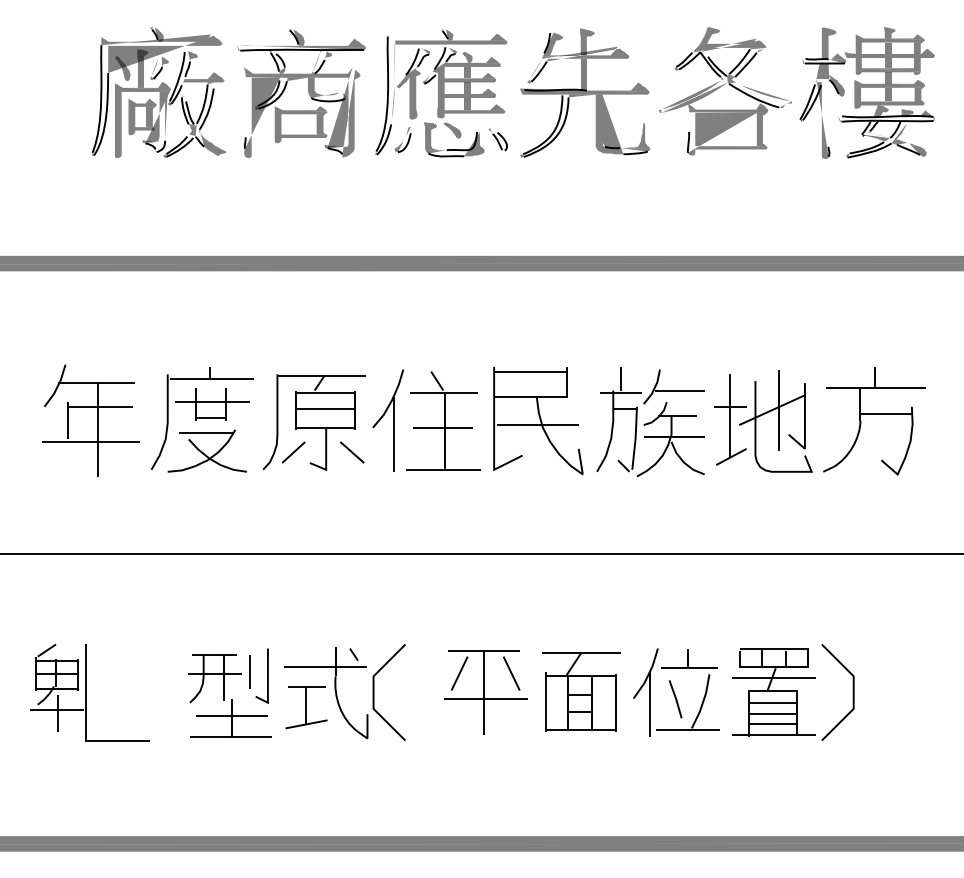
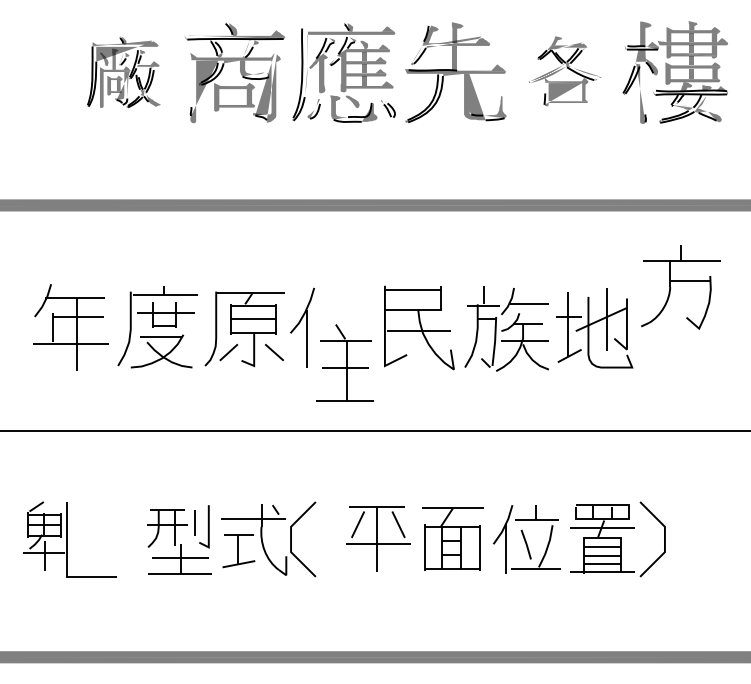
part: (724, 91) -> (564, 71), size x0.7
part: (158, 92) -> (123, 72), size x0.7
part: (442, 420) -> (344, 362), moved
part: (873, 421) -> (680, 287), moved

